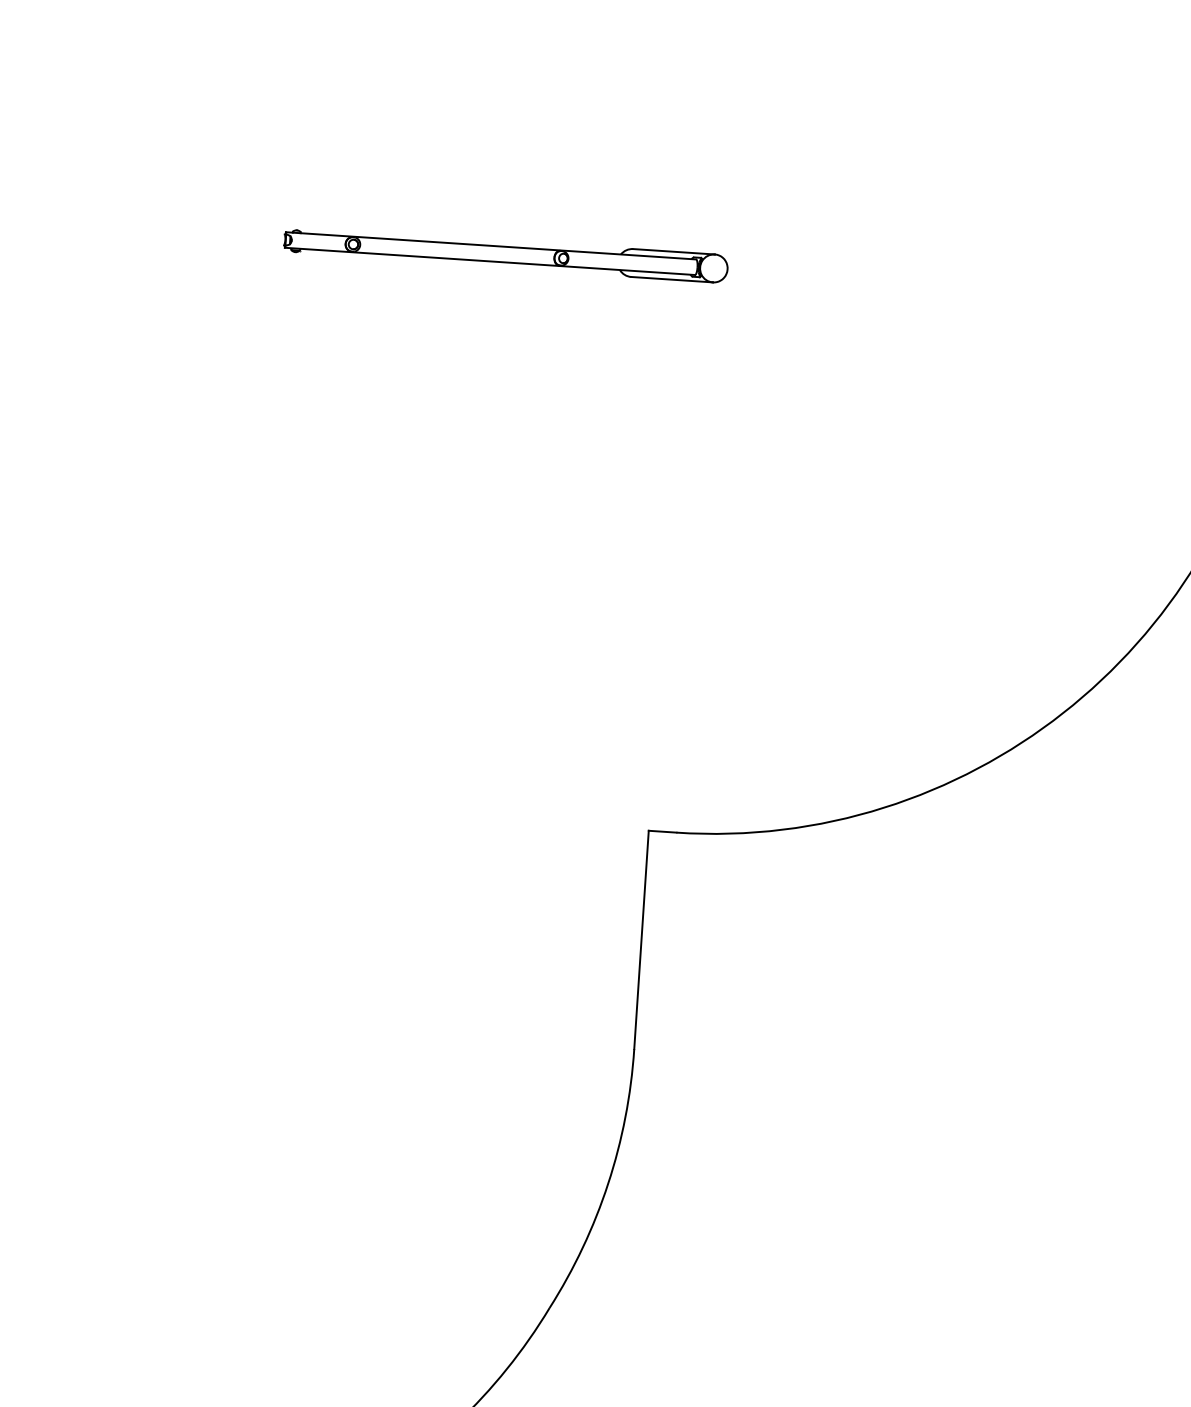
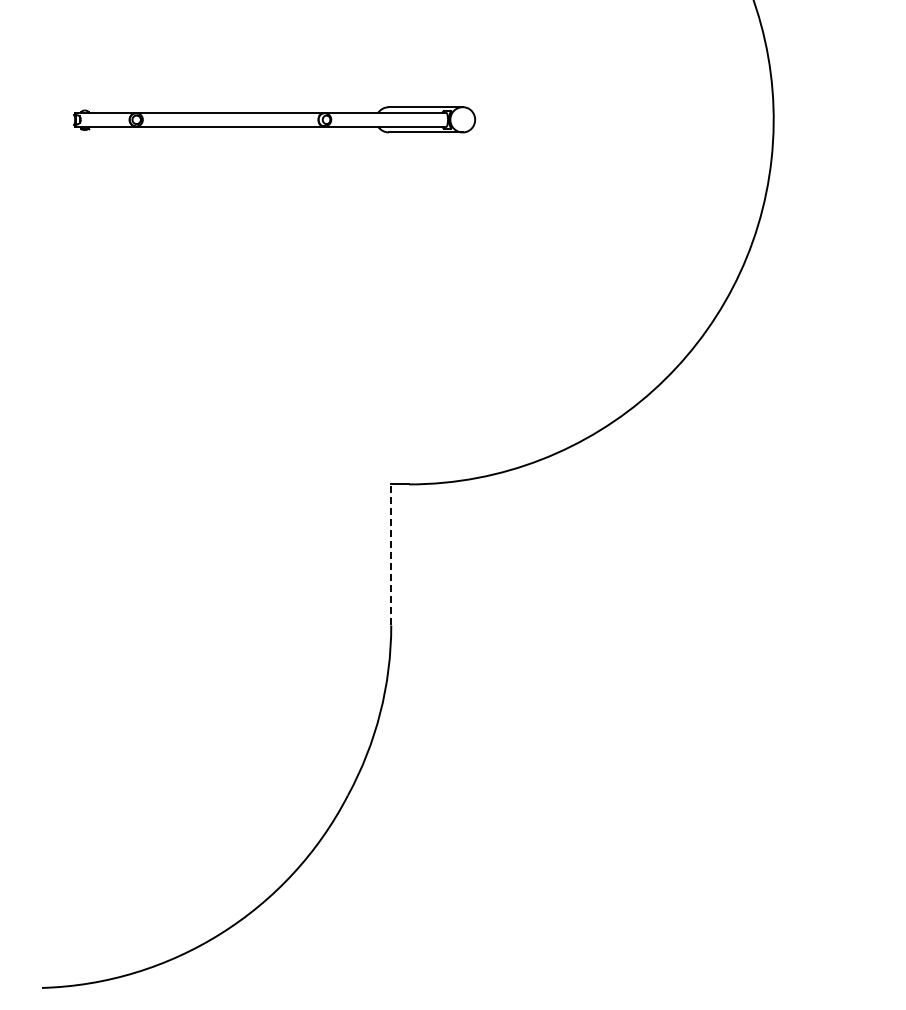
part: (505, 254) -> (274, 119), size x1.4
line: (641, 939) -> (391, 554), solid -> dashed

